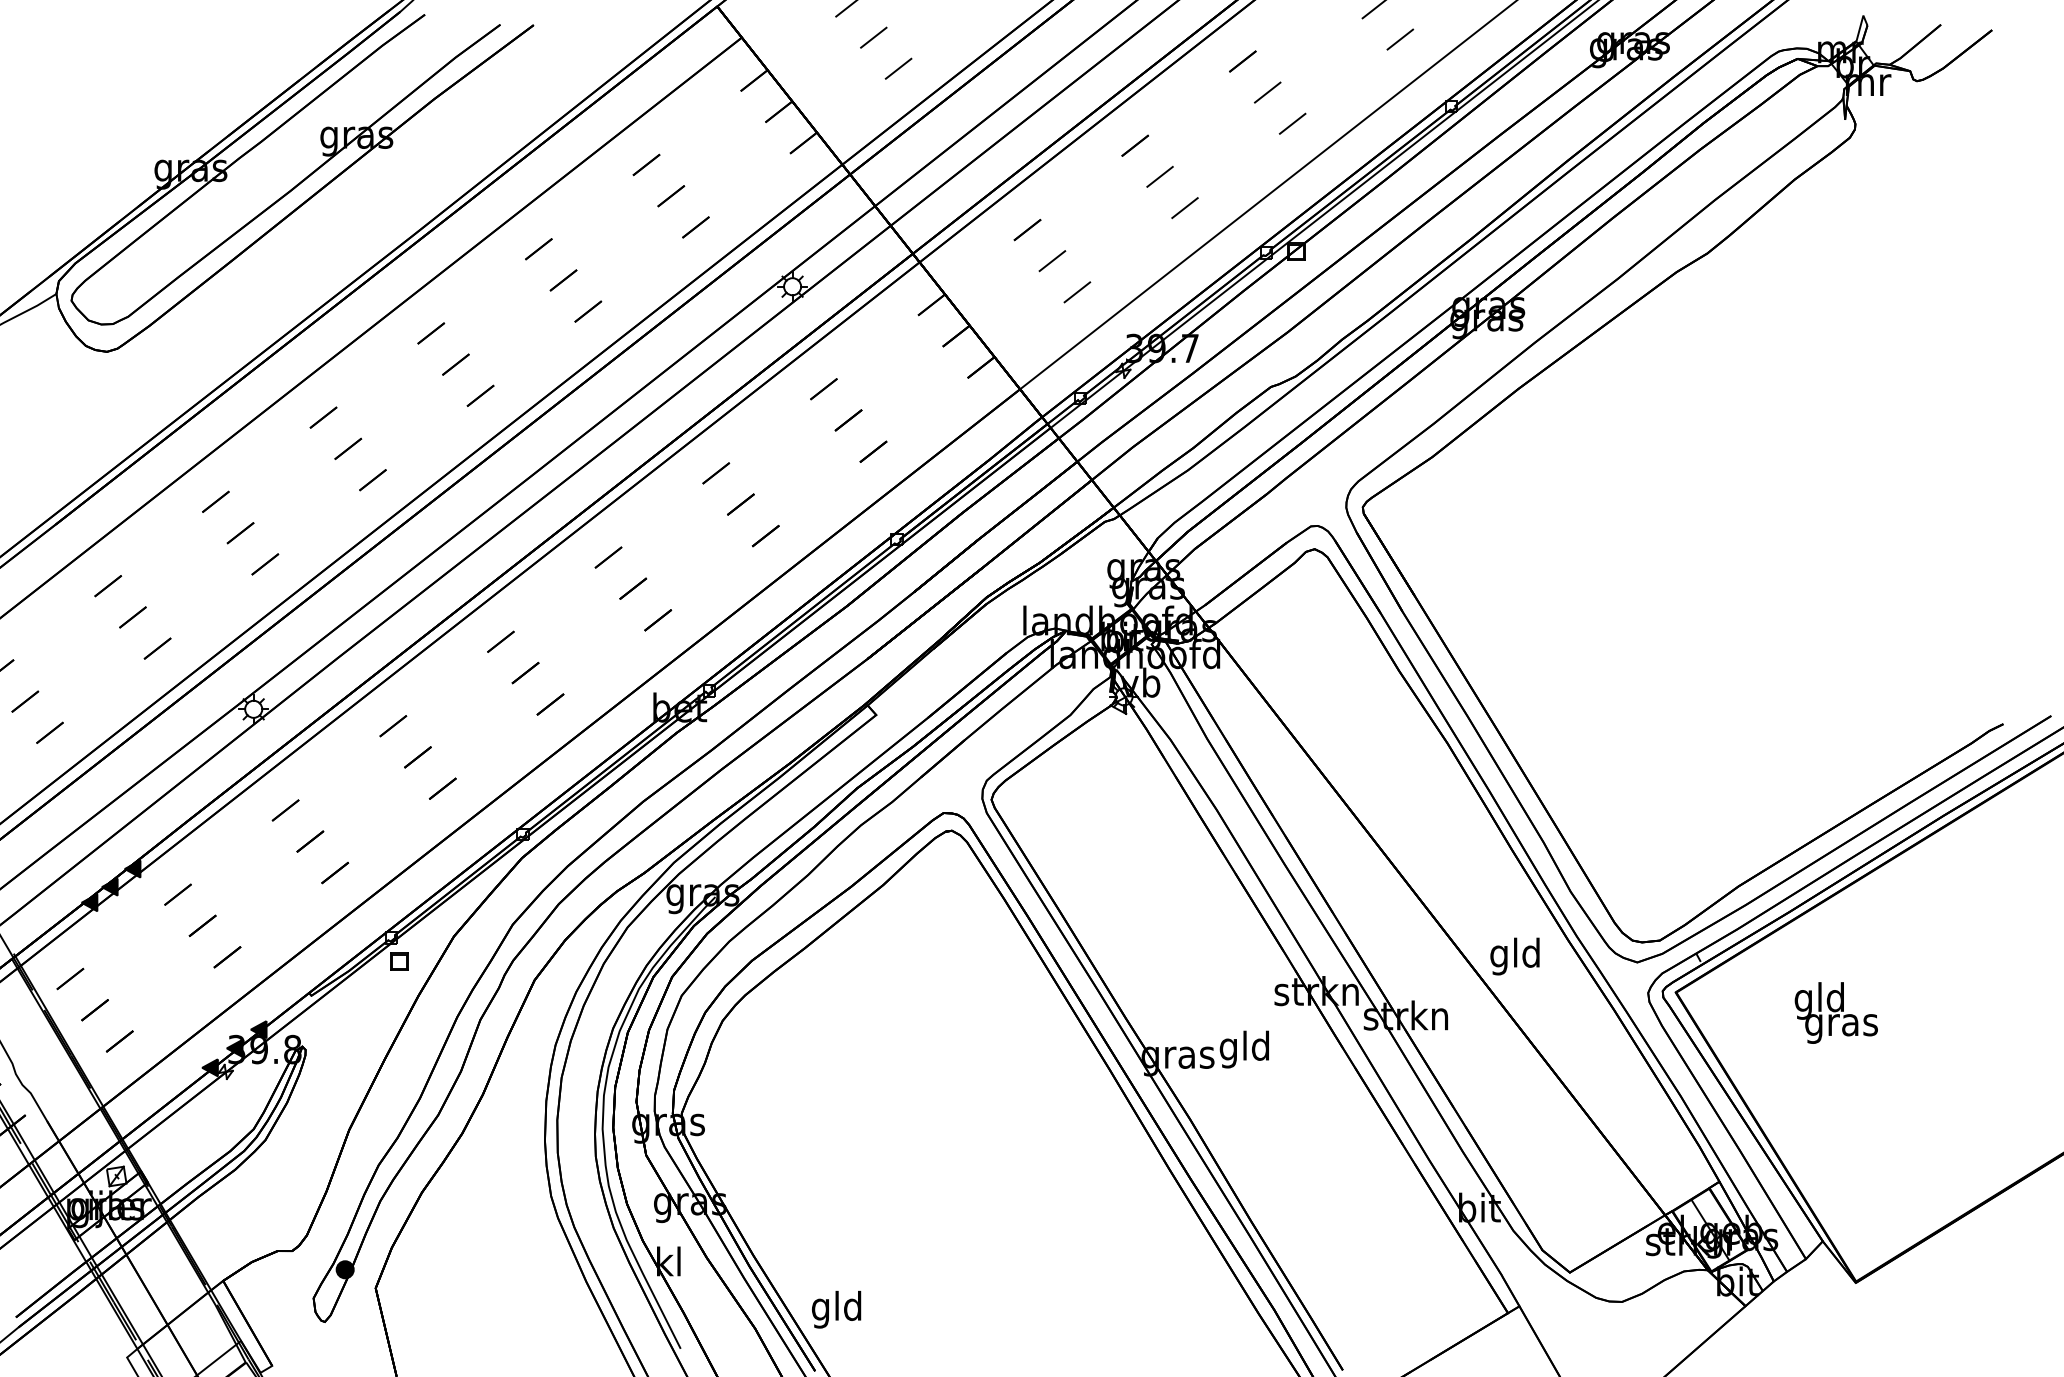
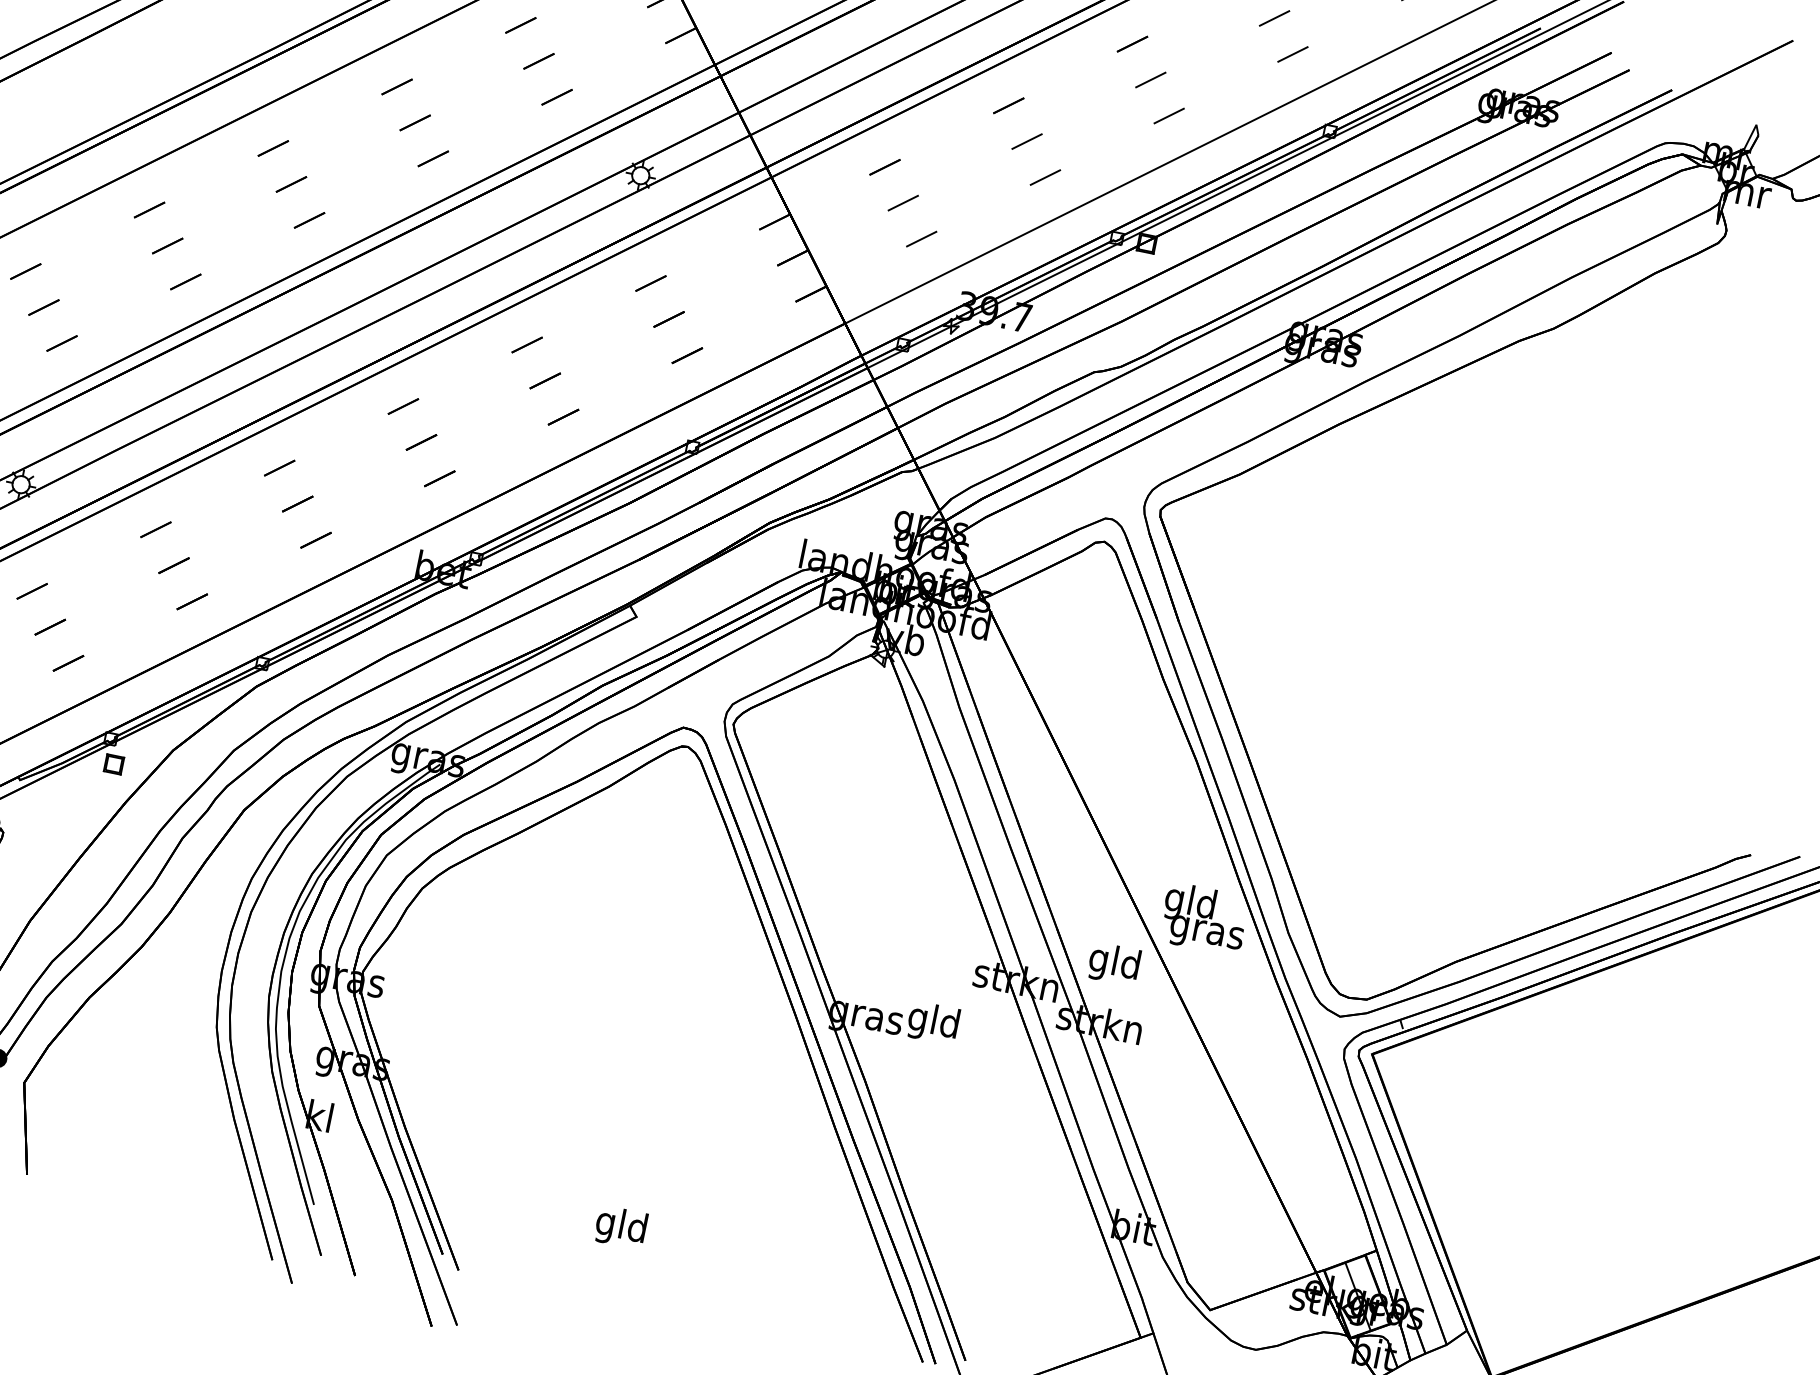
text: (1514, 956) -> (1113, 964), moved
text: (1835, 1012) -> (1203, 918), moved
text: (836, 1309) -> (620, 1227), moved

